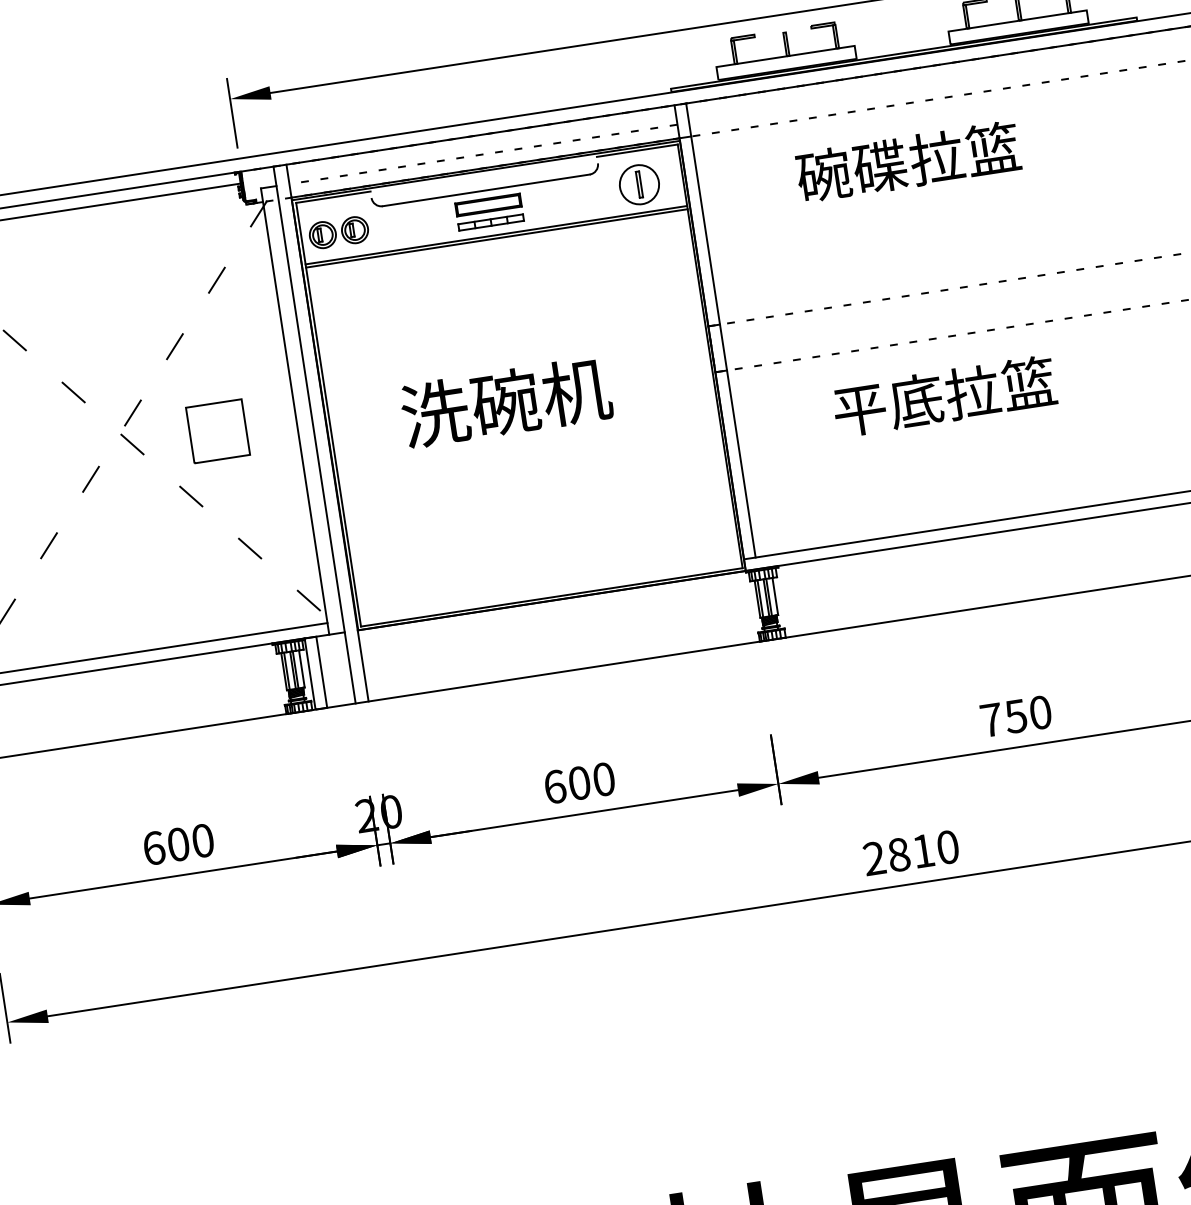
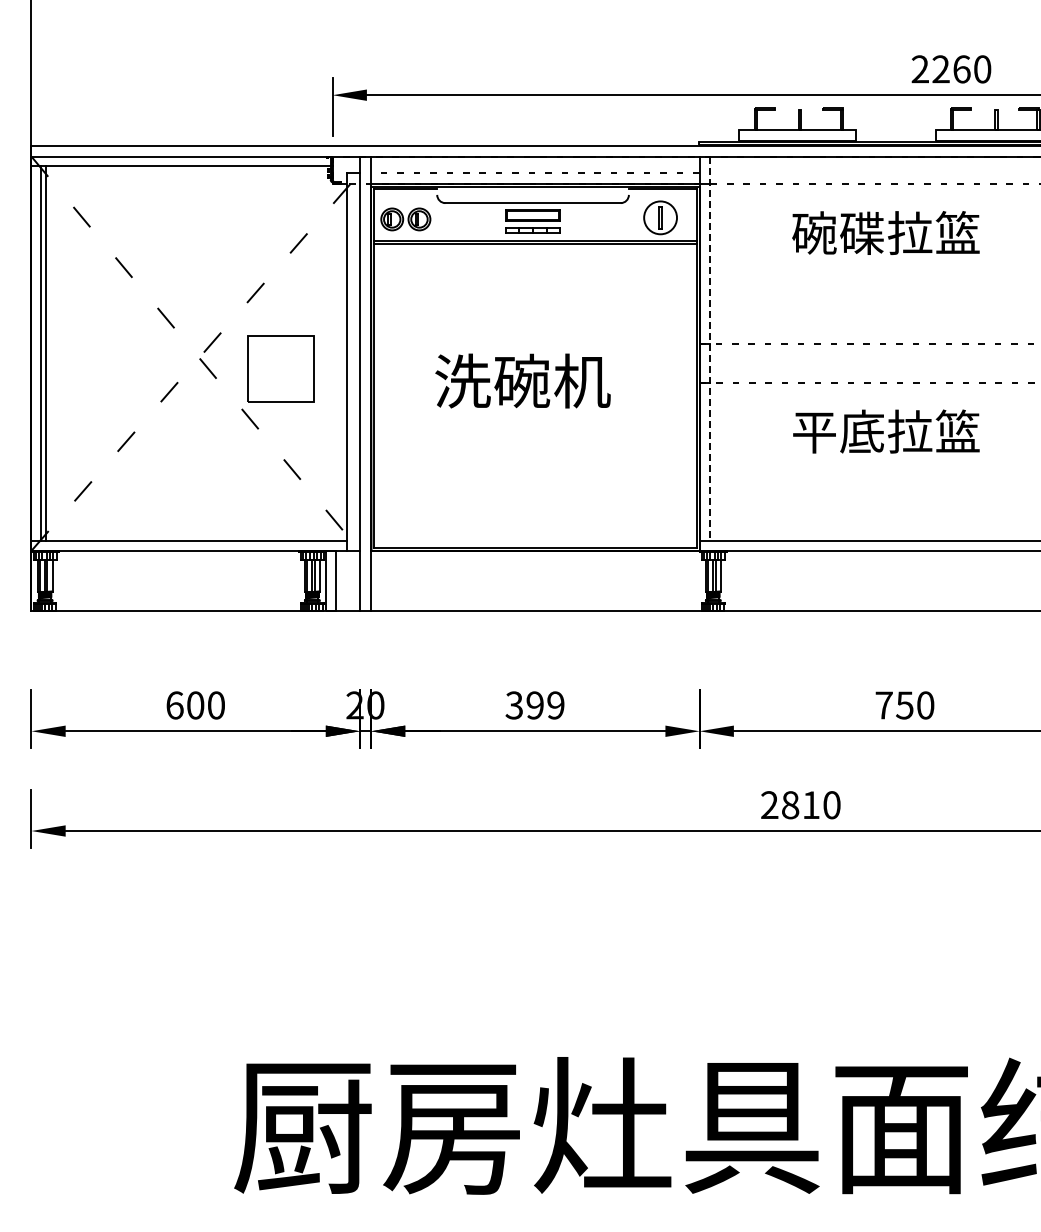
line: (721, 331) -> (709, 349), solid -> dashed
part: (217, 431) -> (280, 368), size x1.4
text: (578, 783) -> (534, 705), 600 -> 399

